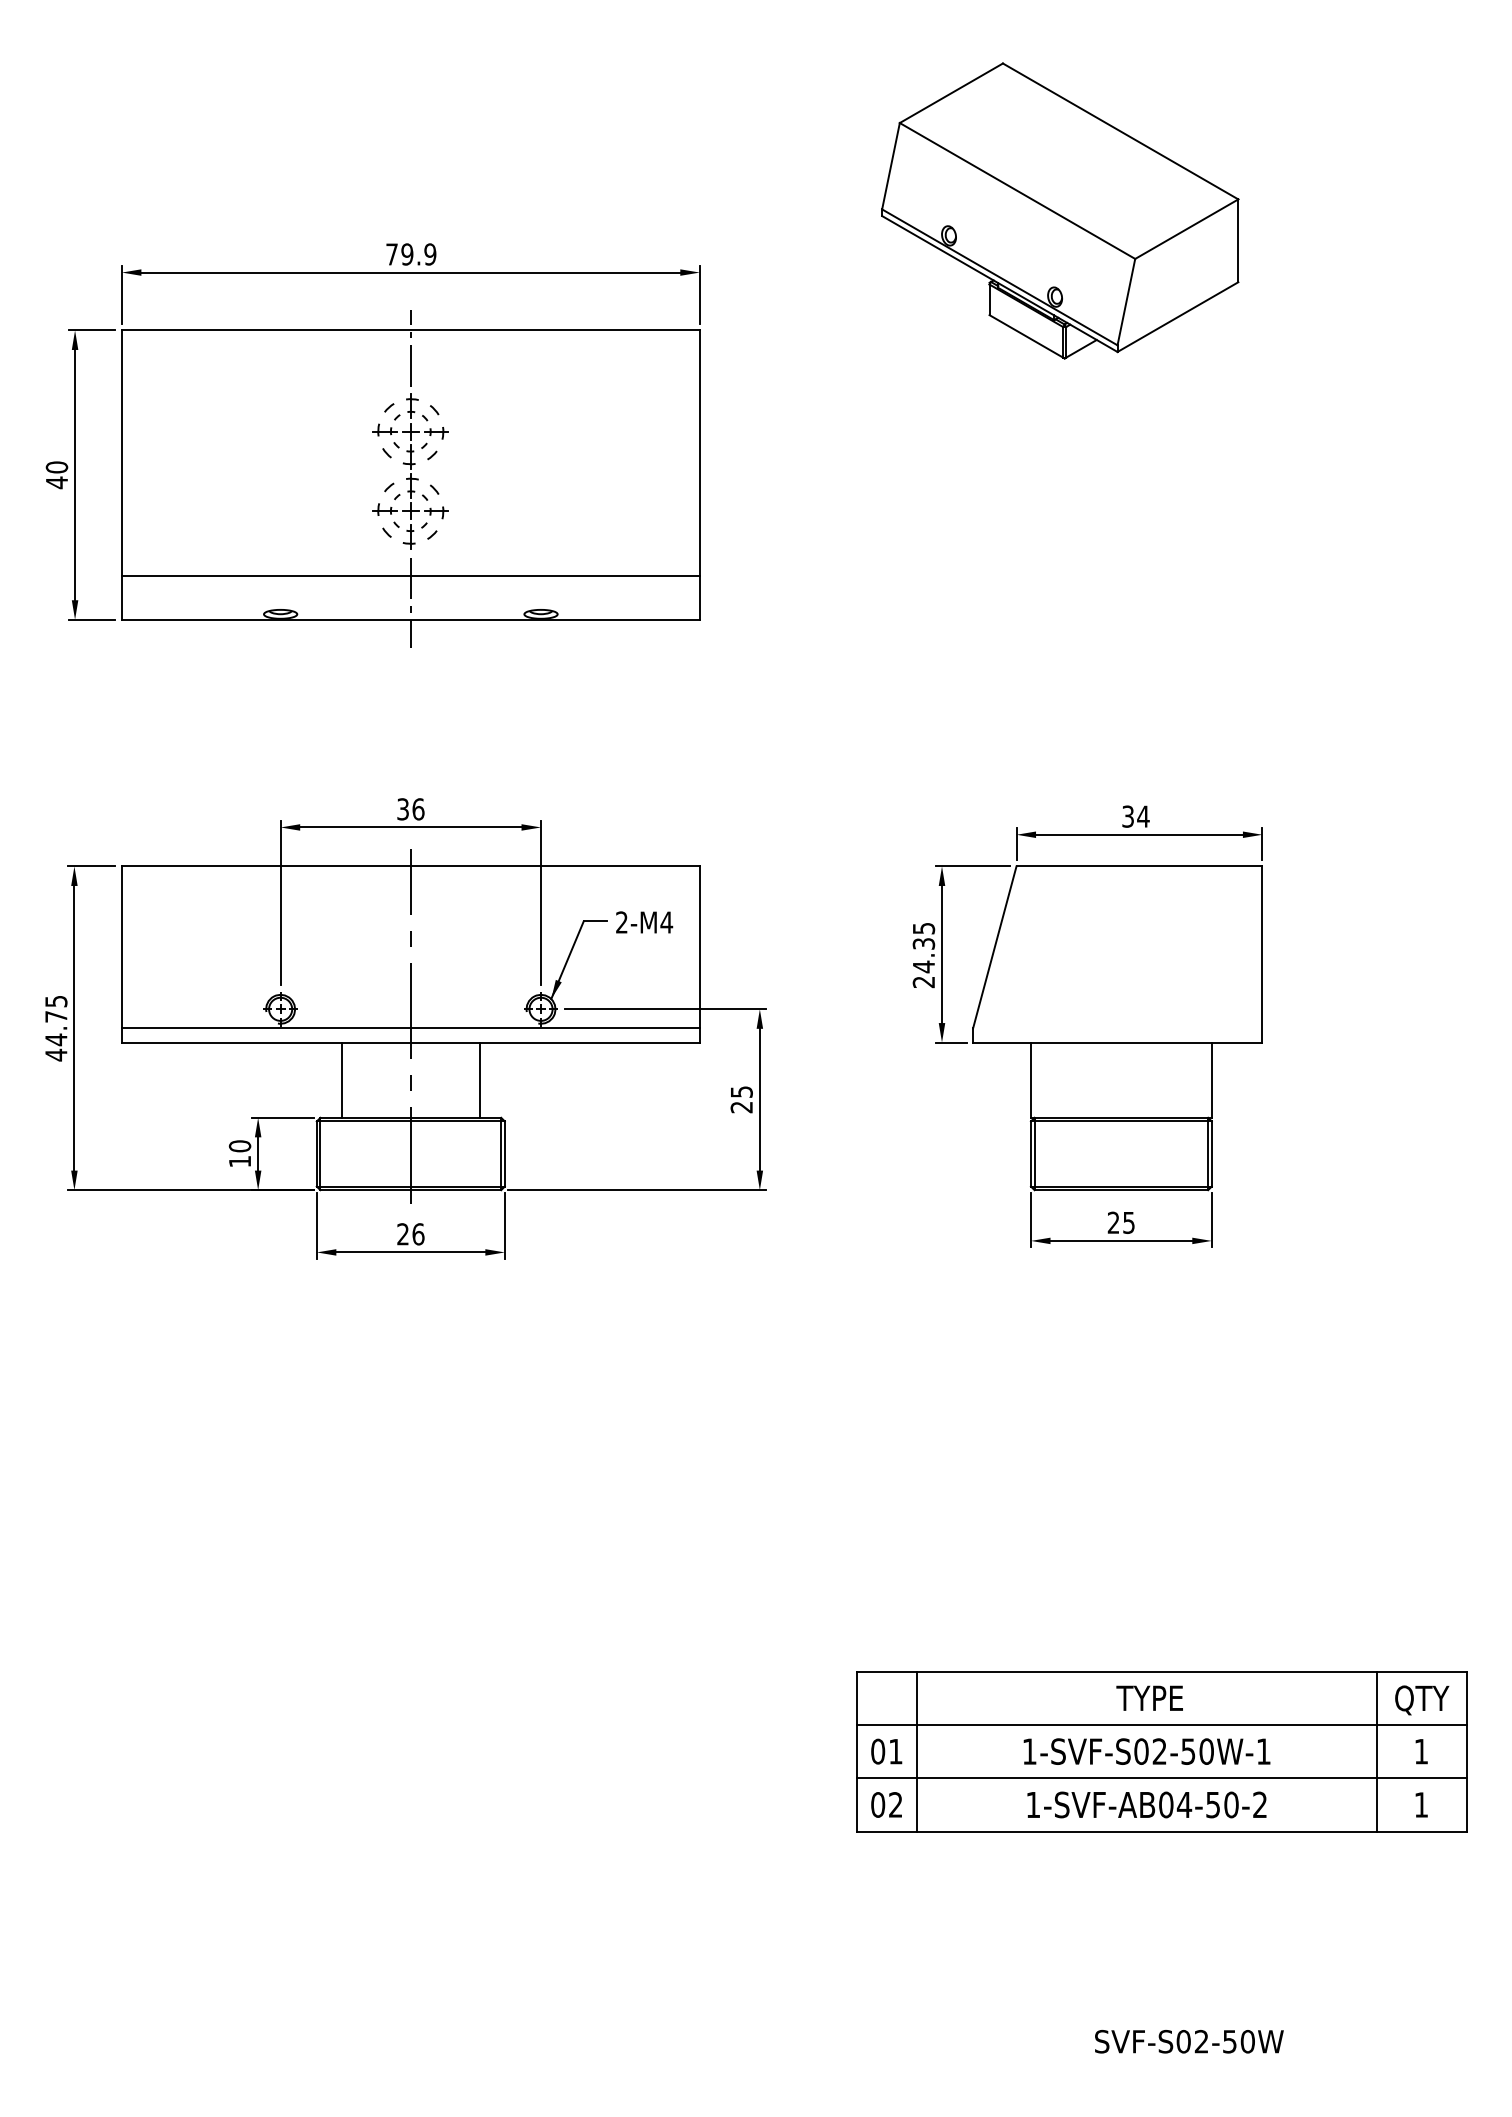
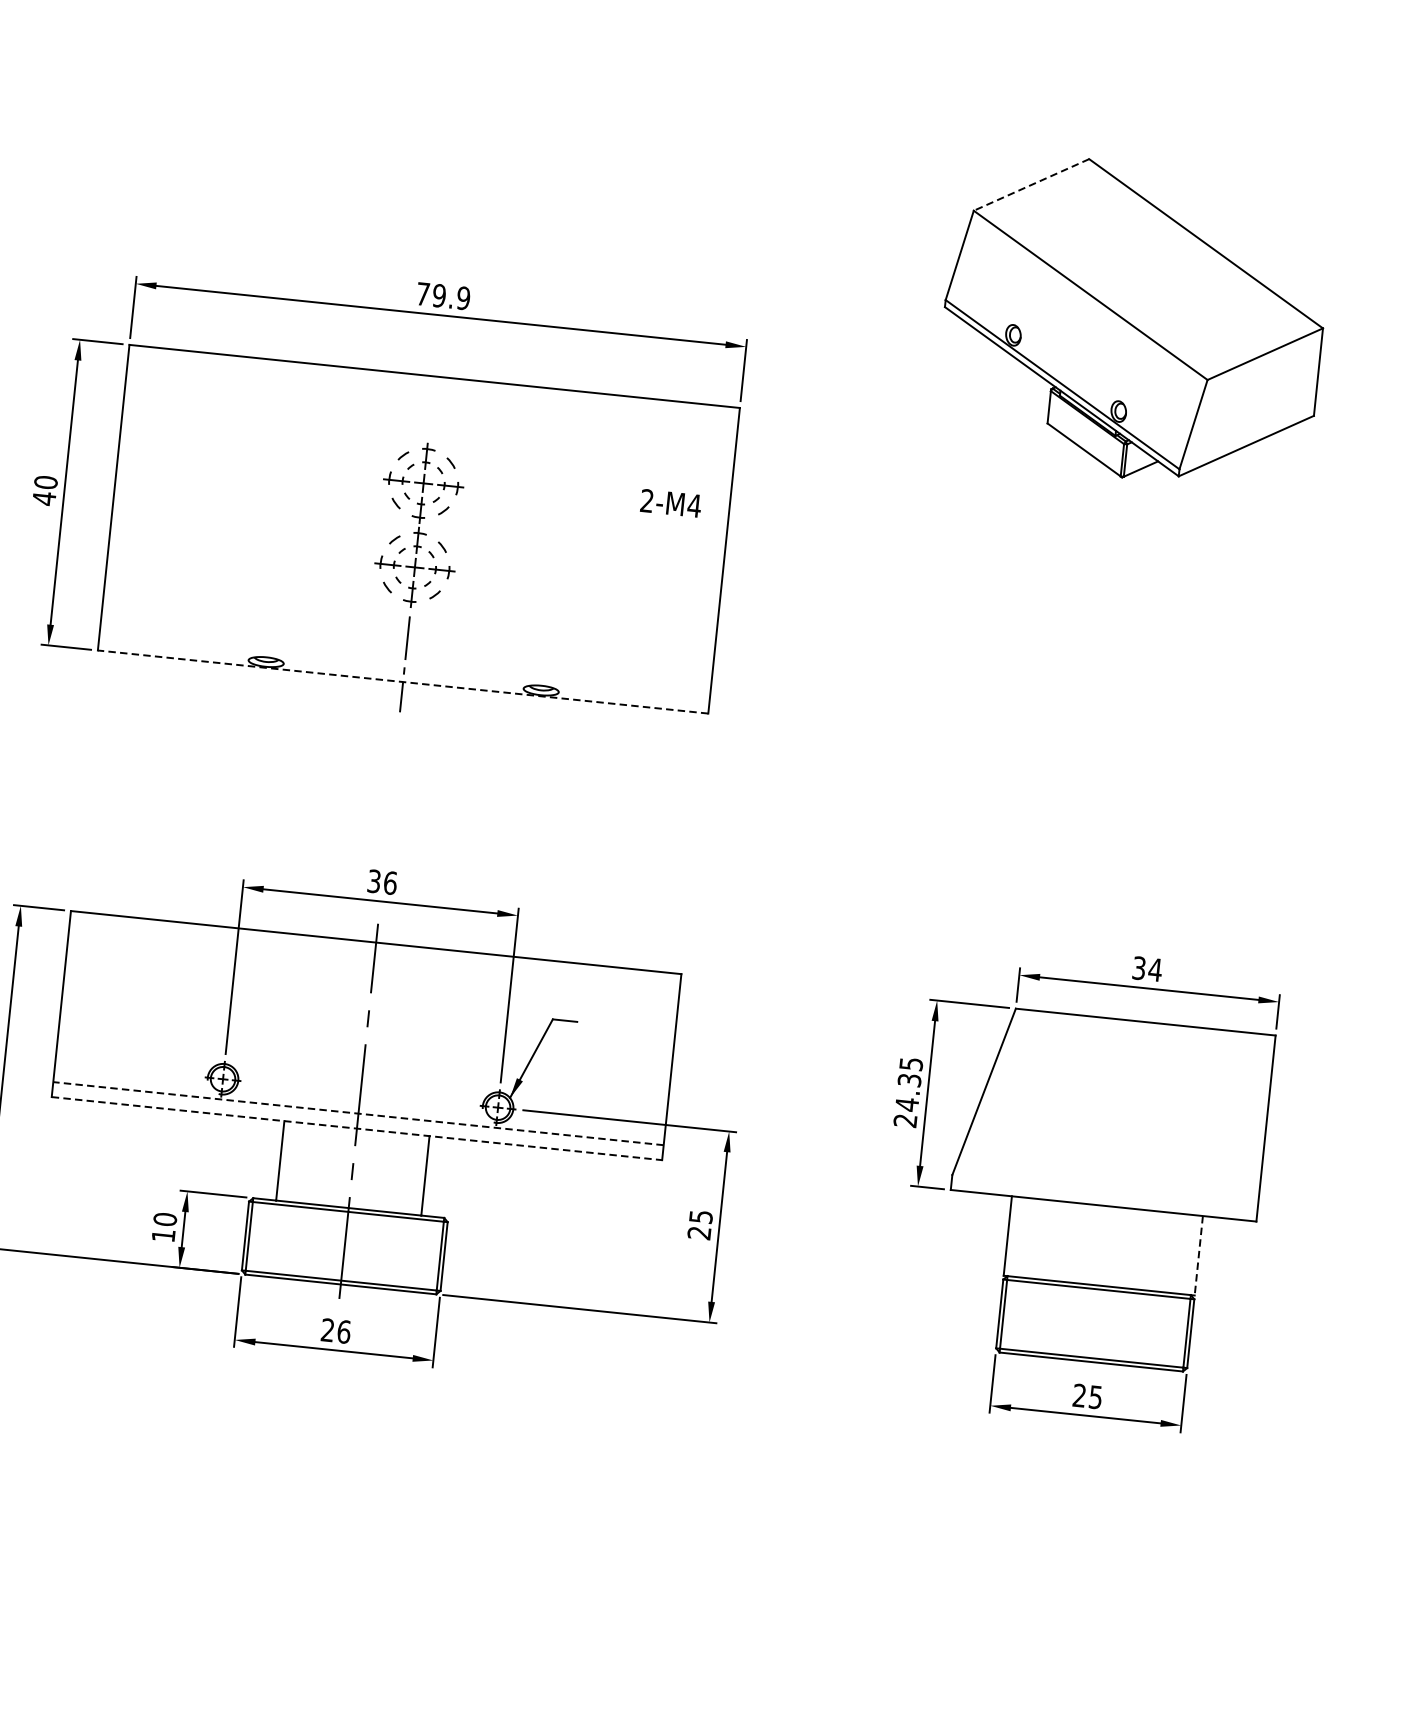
line: (951, 93) -> (1031, 185), solid -> dashed
line: (410, 348) -> (432, 395), removed
line: (410, 576) -> (407, 636), removed
line: (410, 619) -> (402, 681), solid -> dashed
text: (644, 922) -> (670, 503), moved
line: (410, 1028) -> (358, 1113), solid -> dashed
line: (410, 1042) -> (356, 1128), solid -> dashed
line: (1211, 1080) -> (1198, 1256), solid -> dashed

